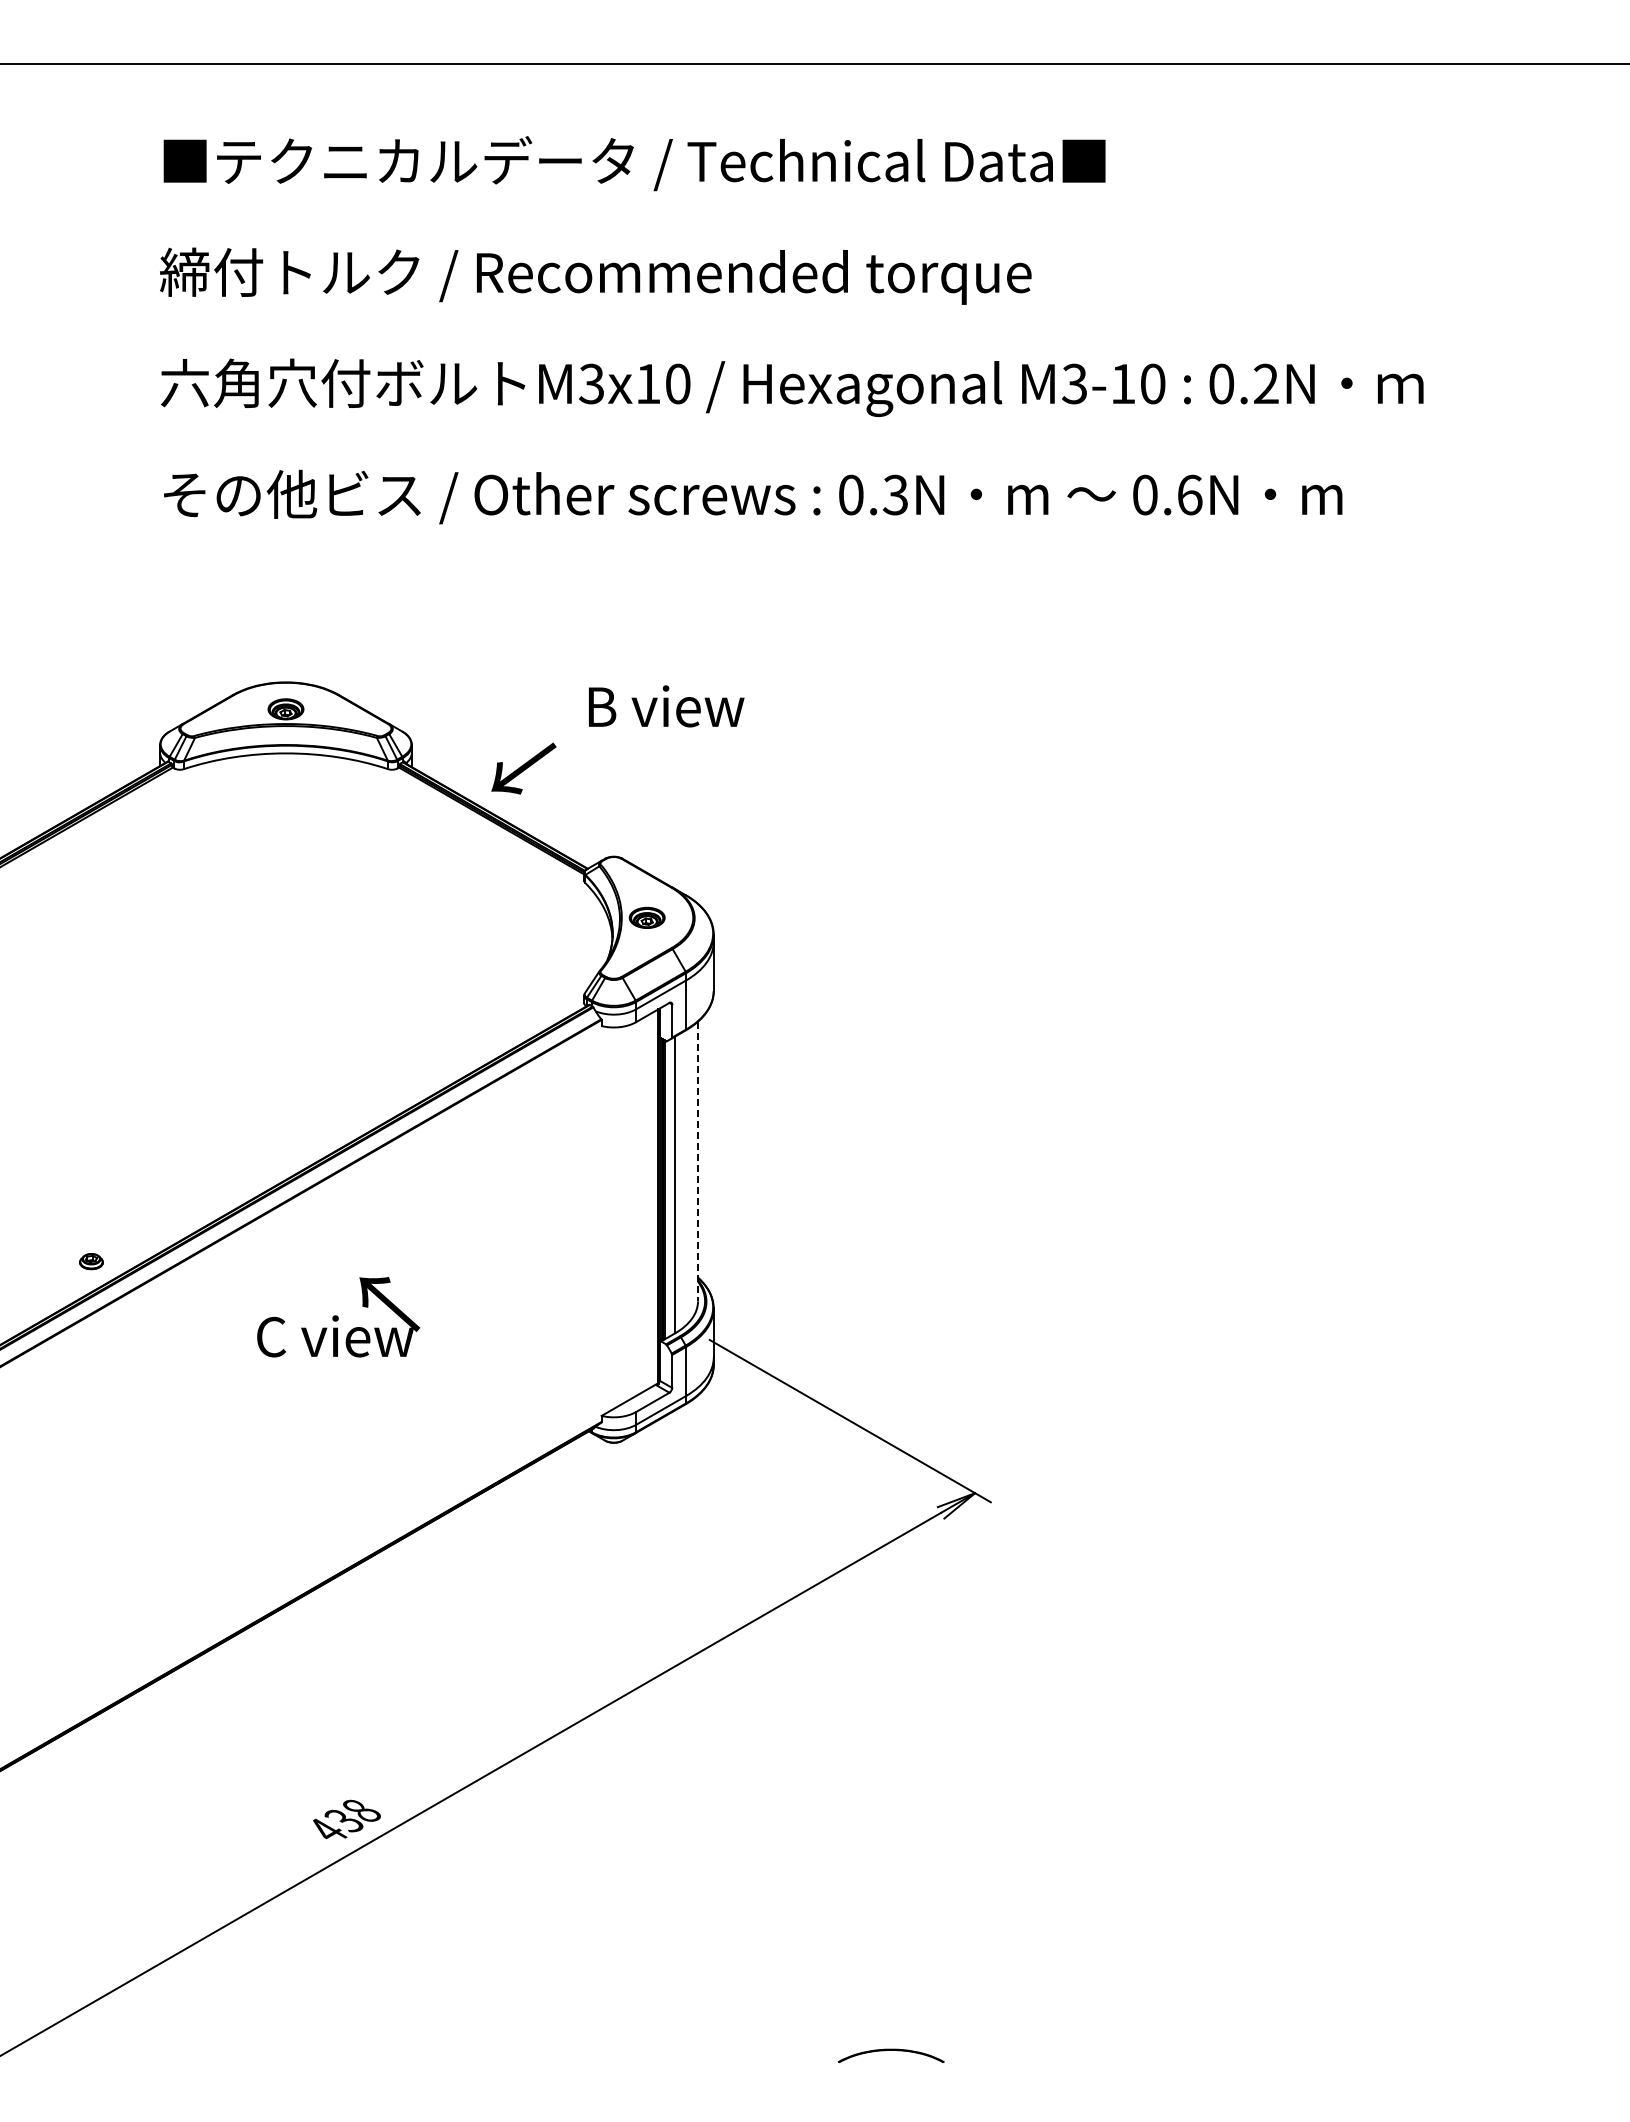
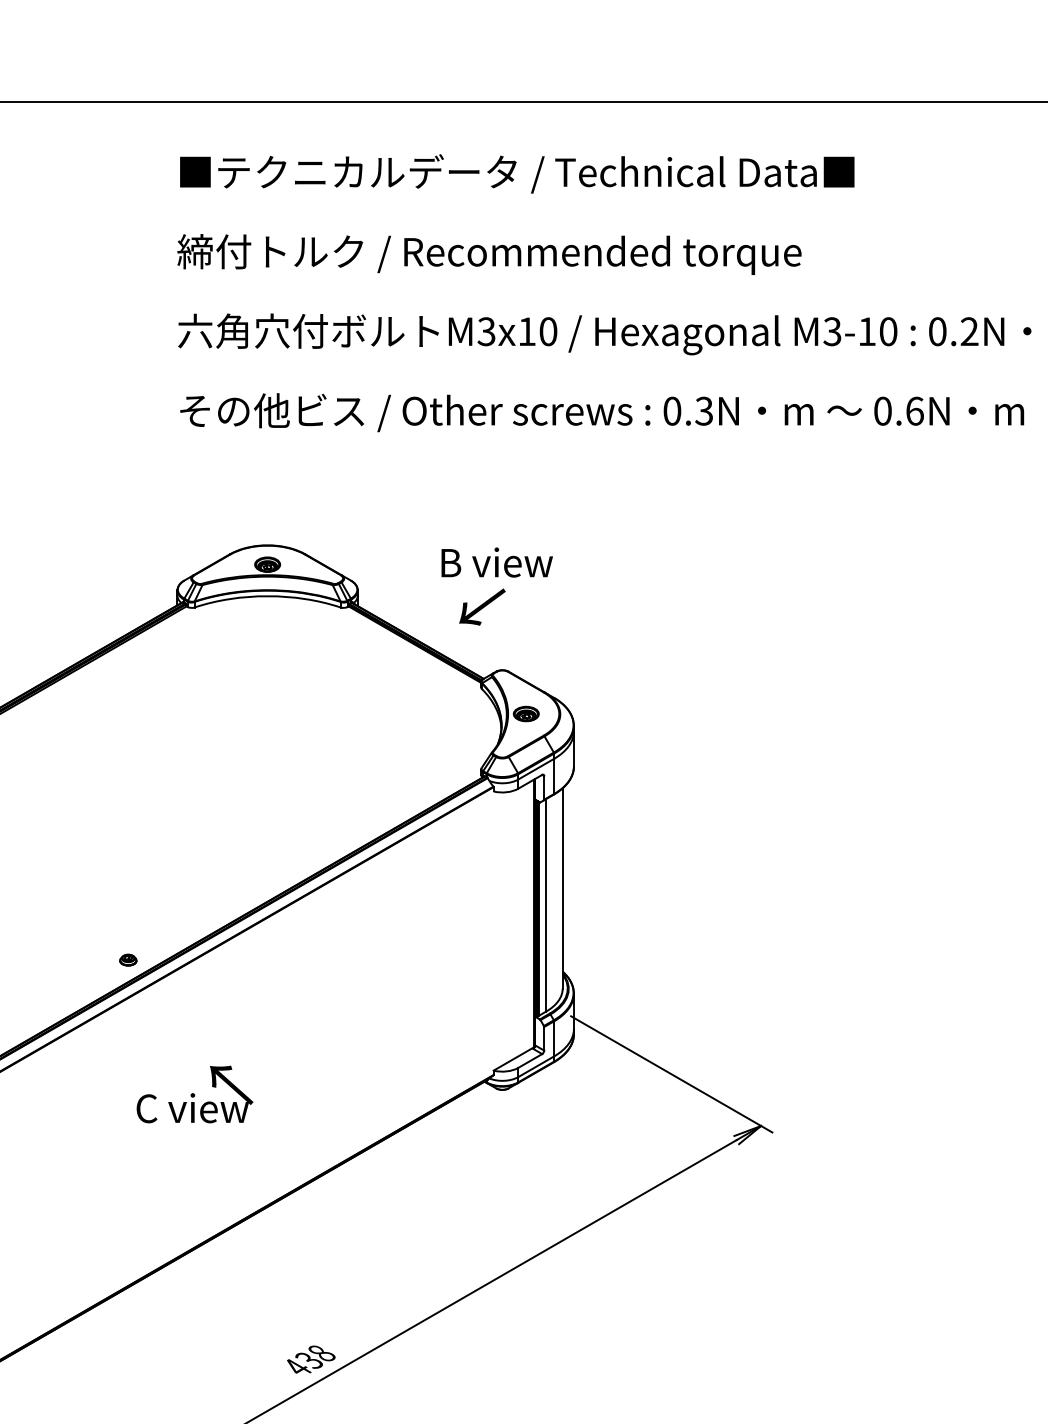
text: (666, 706) -> (497, 562), moved
text: (523, 768) -> (482, 607), moved
line: (698, 1161) -> (563, 888), dashed -> solid
text: (338, 1317) -> (194, 1094), moved

